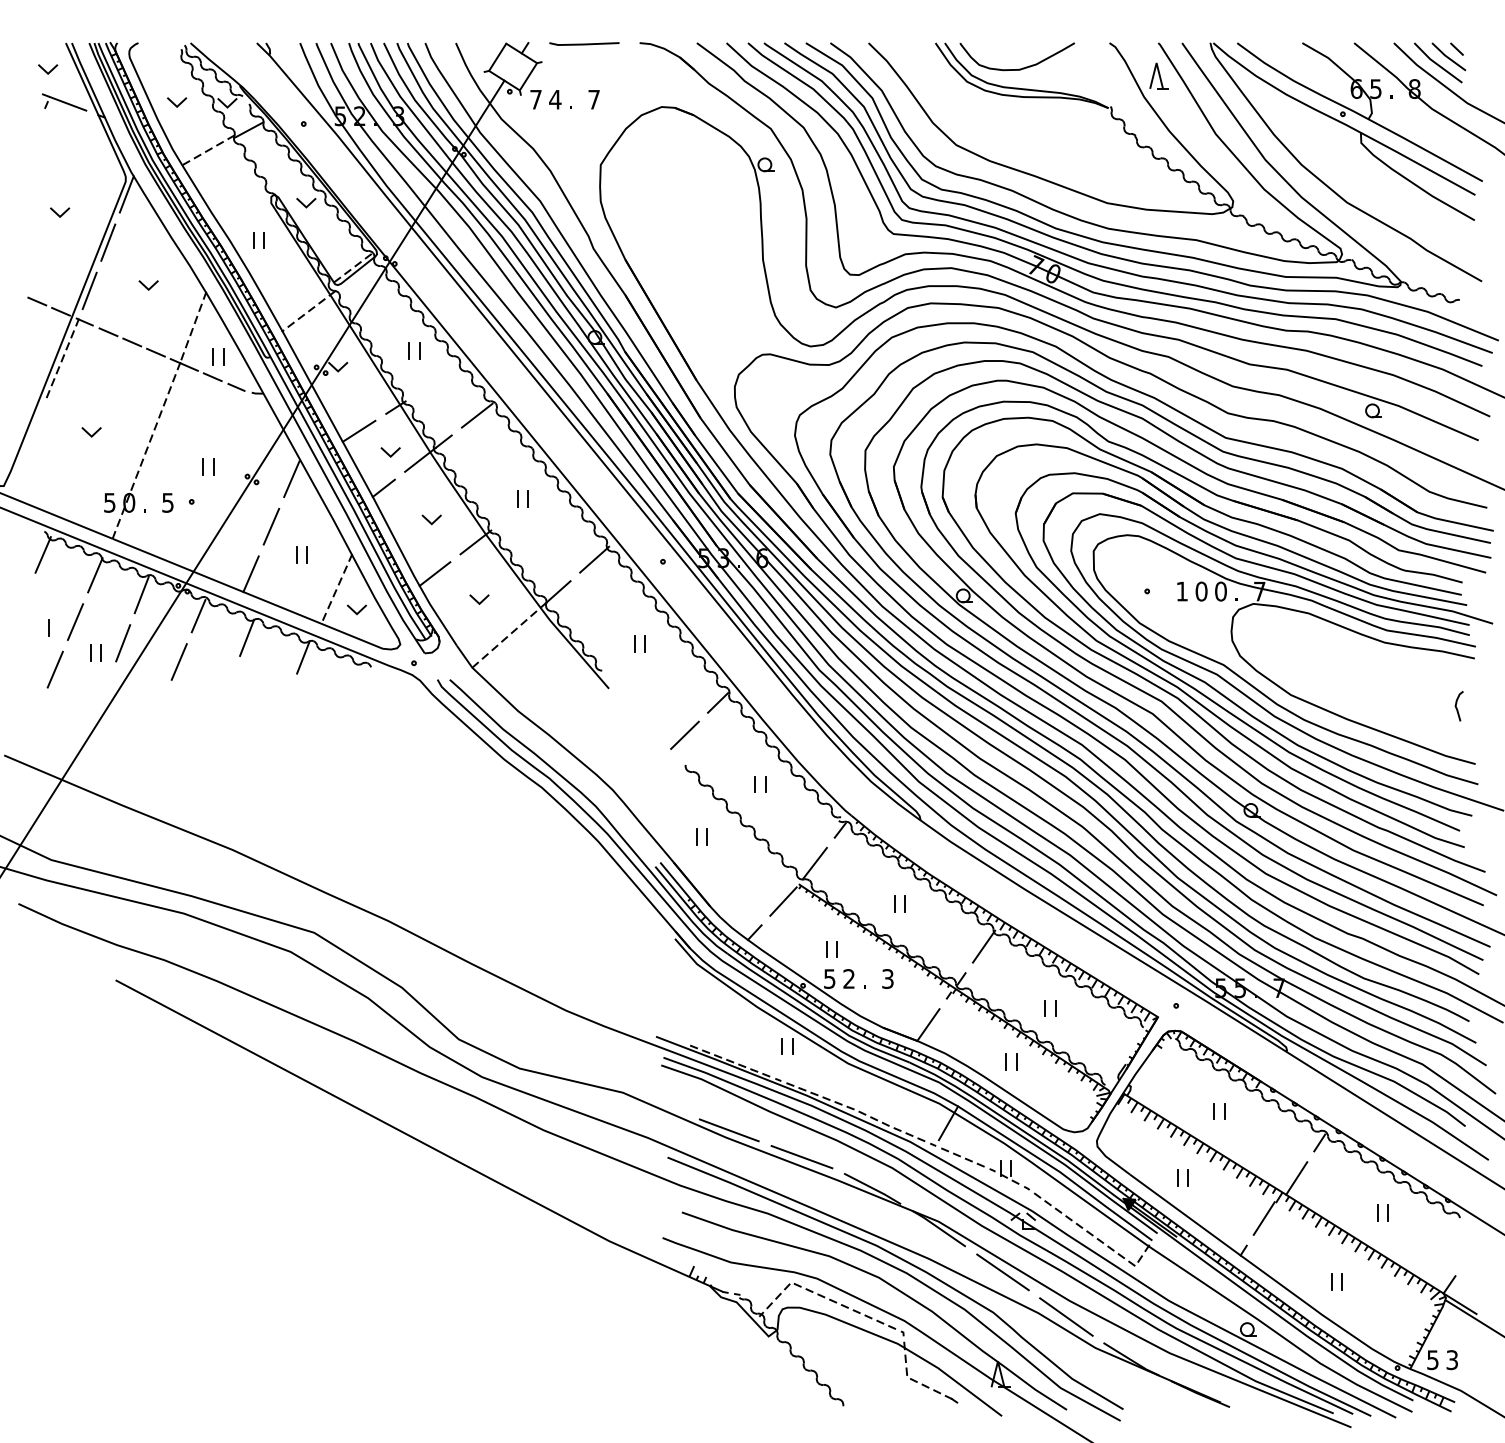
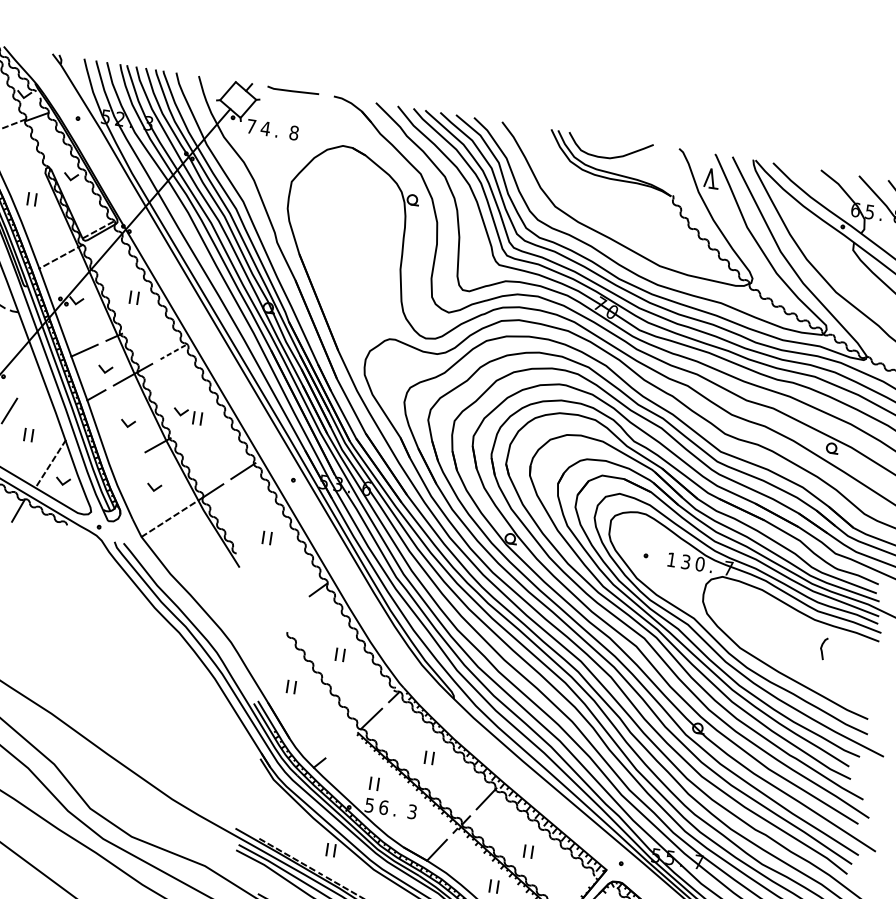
text: (594, 99) -> (294, 132), 7 -> 8
line: (476, 415) -> (172, 352), solid -> dashed
line: (291, 479) -> (29, 378), removed
line: (497, 494) -> (179, 412), added
line: (434, 573) -> (124, 463), removed
text: (1201, 591) -> (685, 561), 0 -> 3
curve: (1457, 707) -> (822, 649), moved
line: (684, 734) -> (290, 609), removed
line: (783, 901) -> (344, 743), removed
text: (849, 978) -> (384, 807), 2 -> 6

